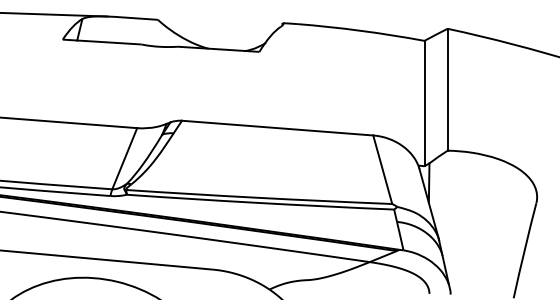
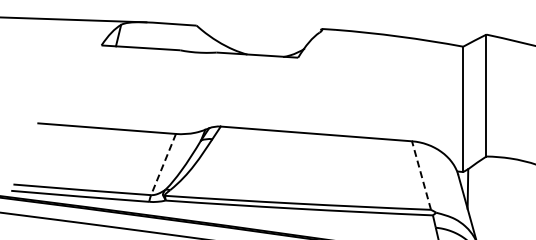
line: (124, 159) -> (163, 165), solid -> dashed
line: (382, 169) -> (421, 175), solid -> dashed

